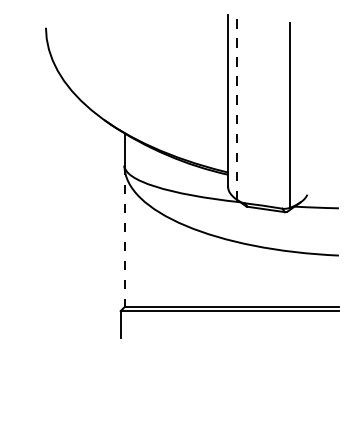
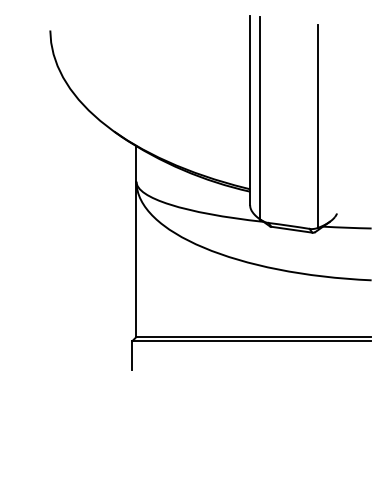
line: (237, 107) -> (260, 117), dashed -> solid
line: (124, 236) -> (136, 259), dashed -> solid

